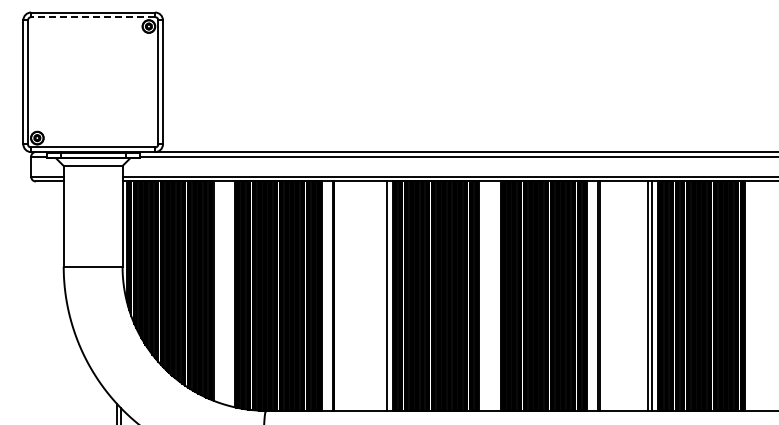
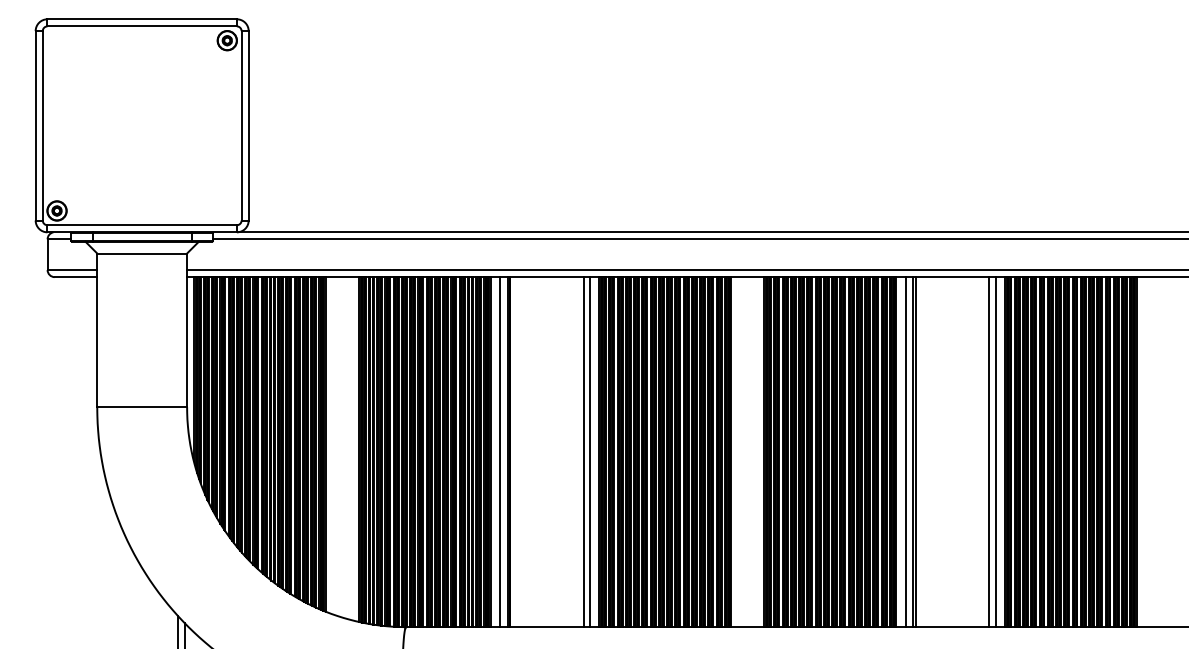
line: (92, 17) -> (141, 26), dashed -> solid
line: (327, 295) -> (499, 451), added
line: (382, 295) -> (583, 451), added
line: (593, 295) -> (905, 451), added

